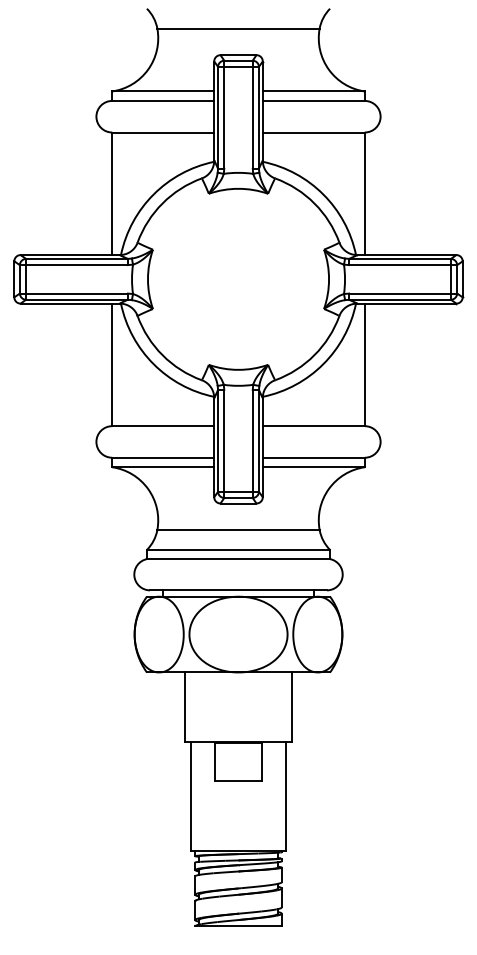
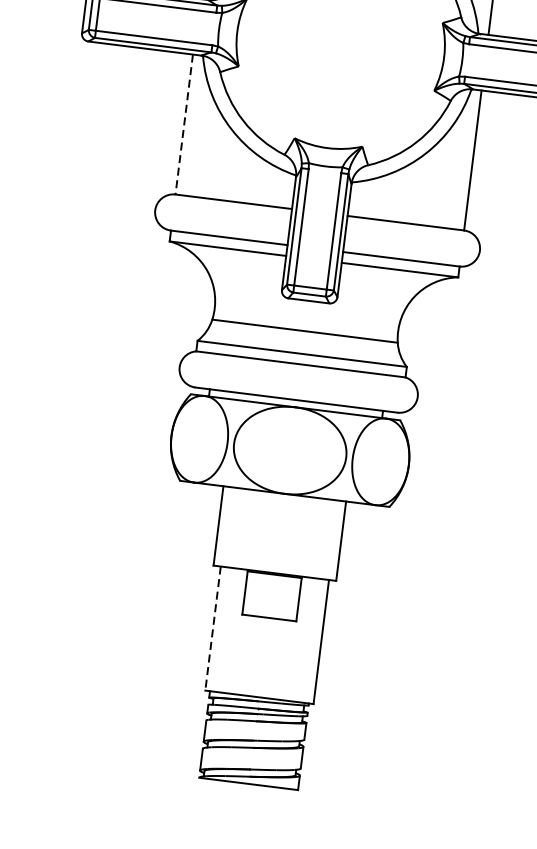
line: (112, 365) -> (184, 125), solid -> dashed
line: (191, 796) -> (213, 628), solid -> dashed

